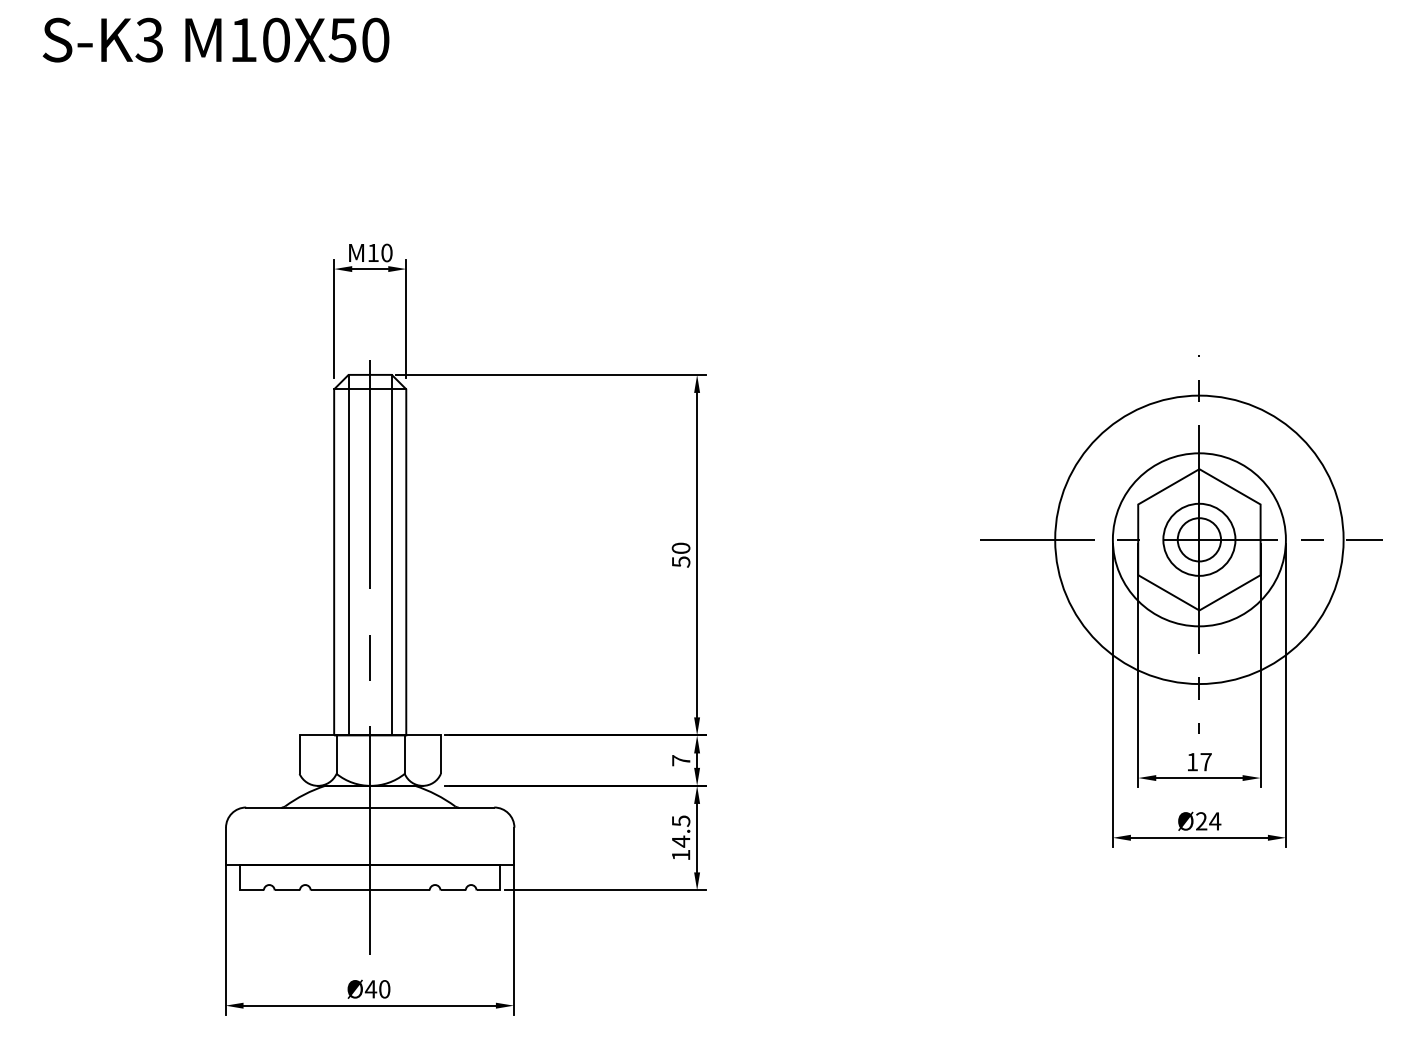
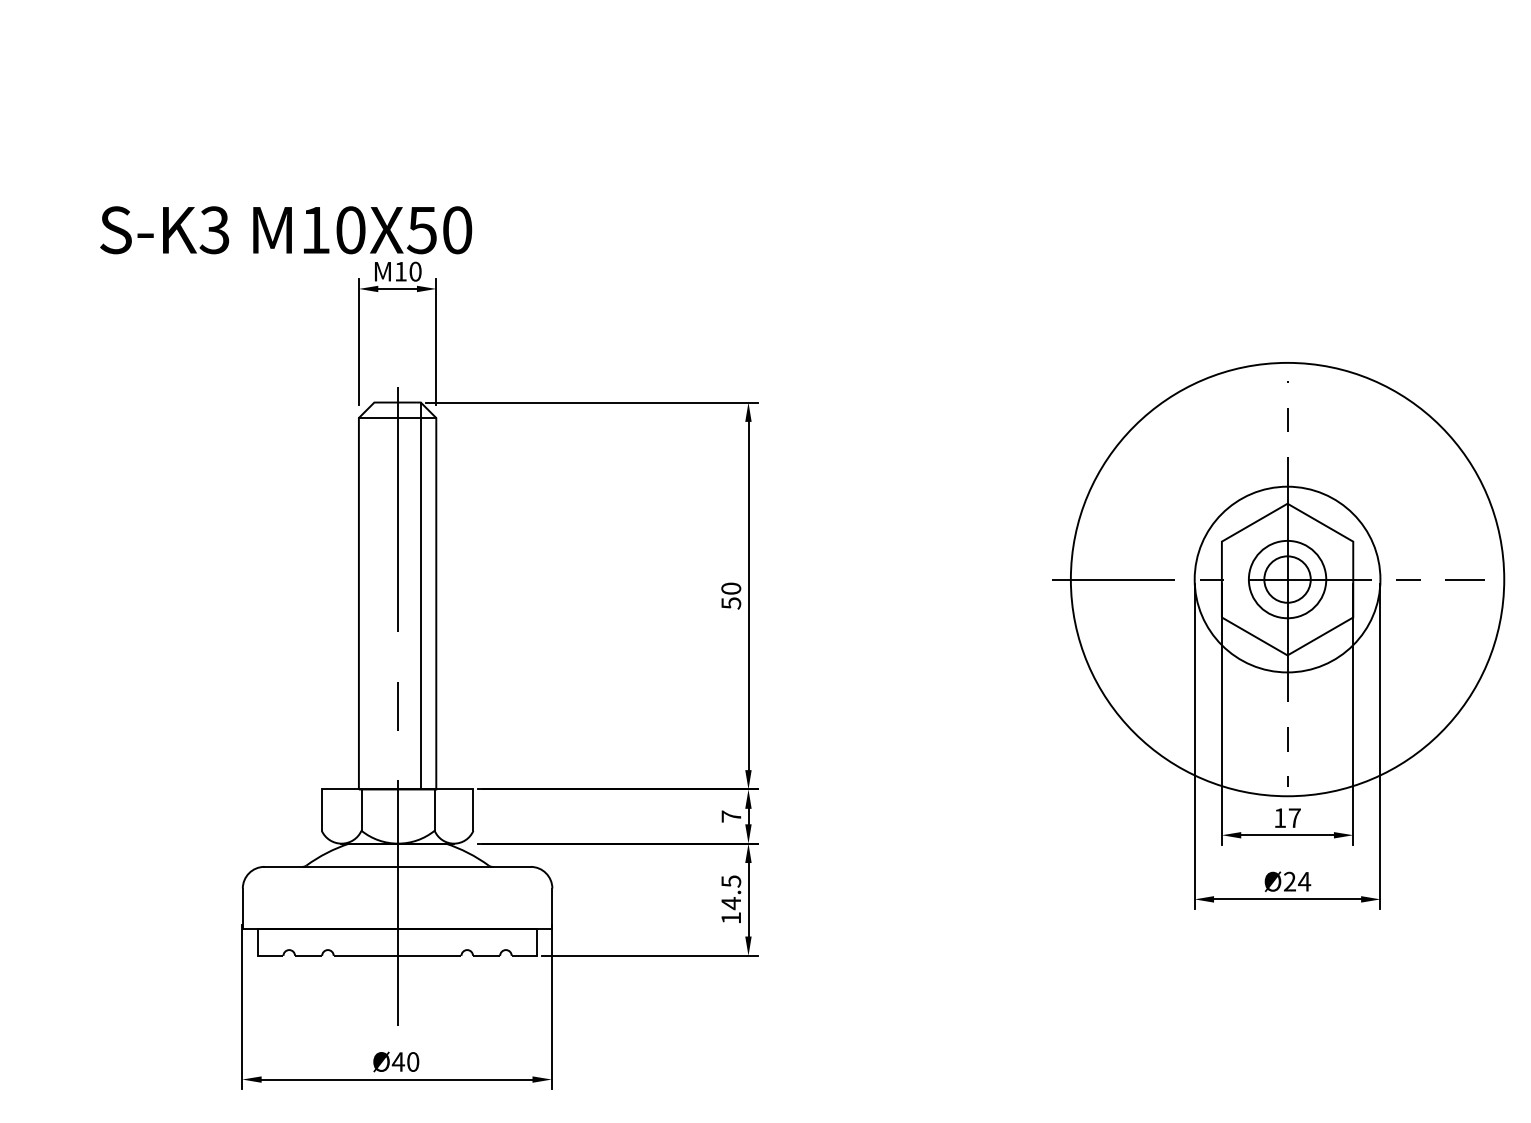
text: (216, 40) -> (286, 230), moved
circle: (1199, 539) -> (1287, 579), size x1.4
line: (348, 554) -> (374, 595), removed

